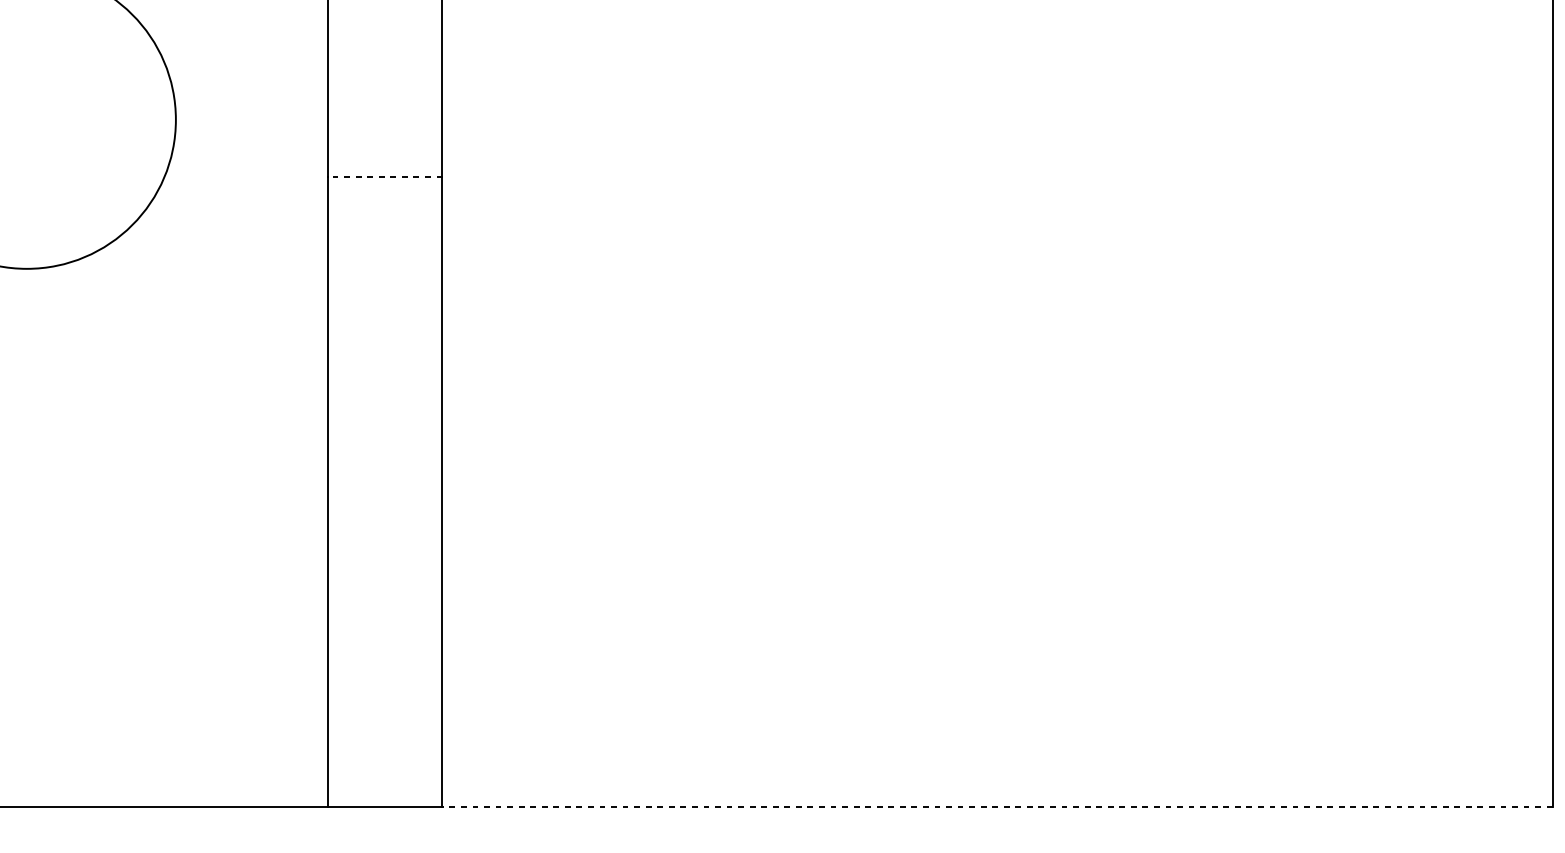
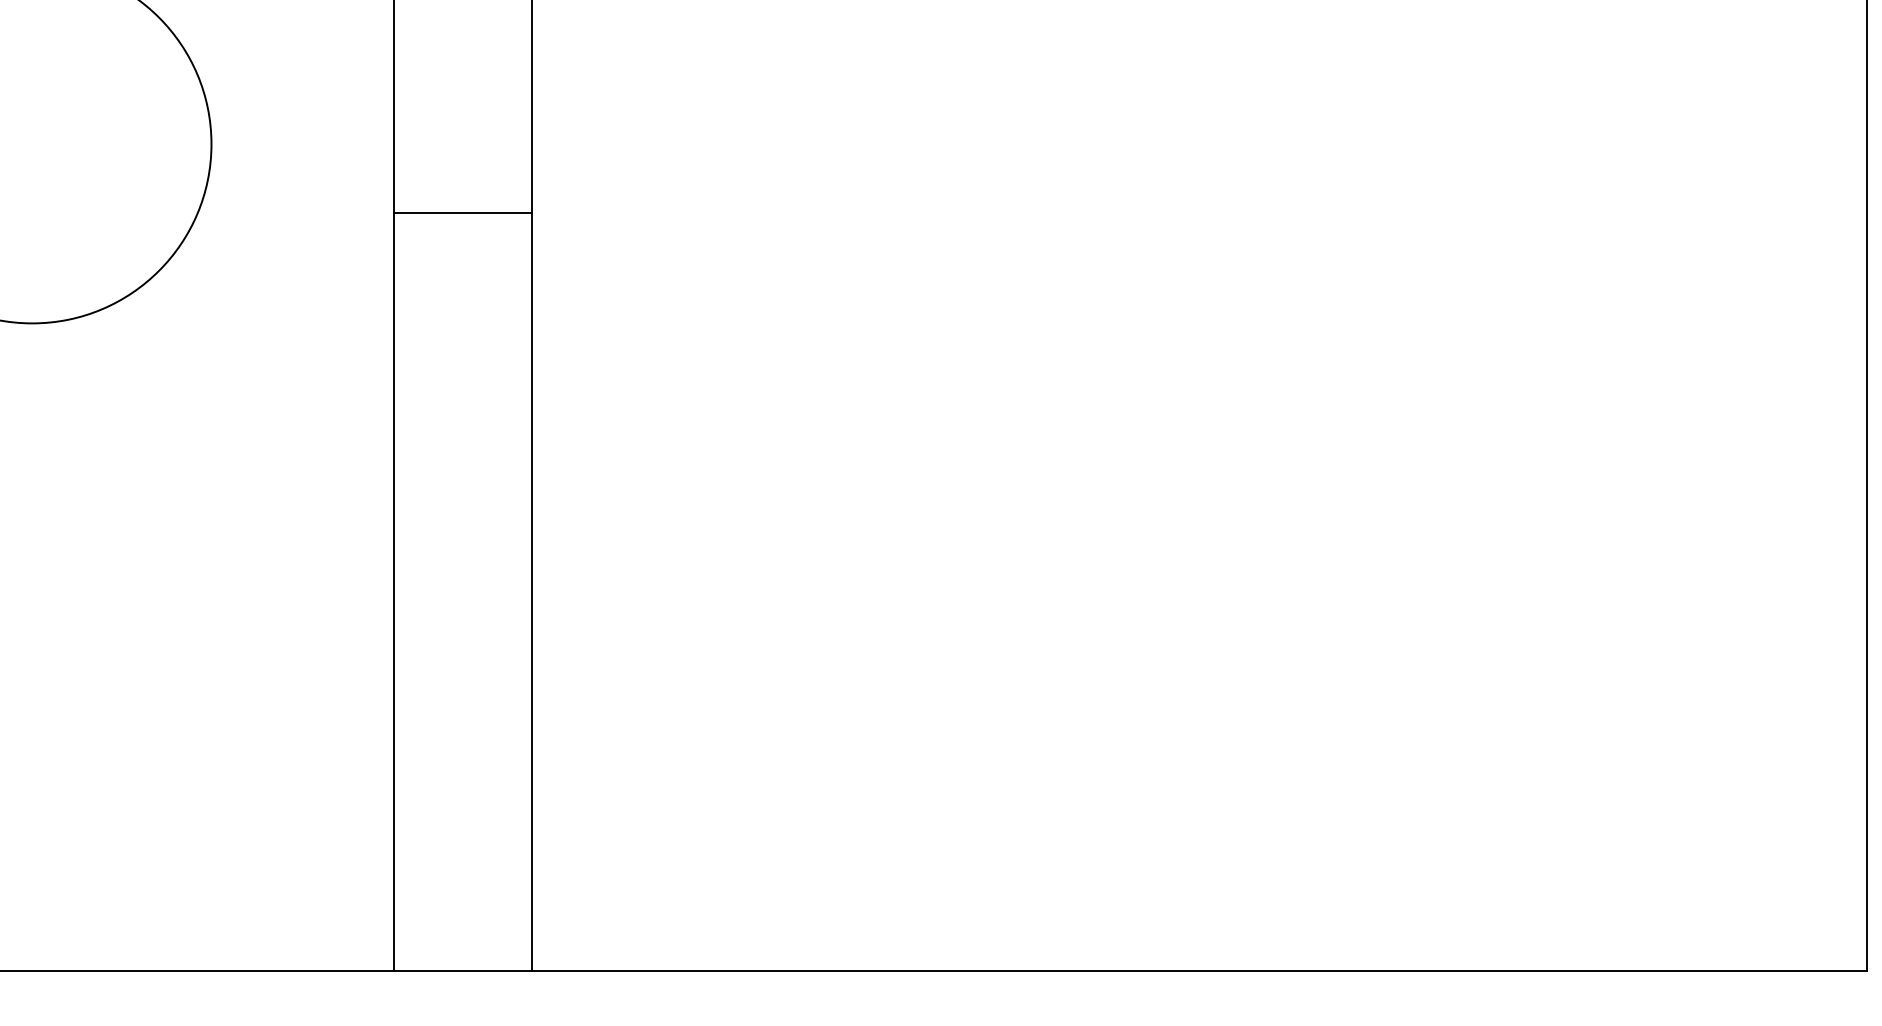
line: (385, 177) -> (463, 213), dashed -> solid
line: (997, 807) -> (1199, 971), dashed -> solid

